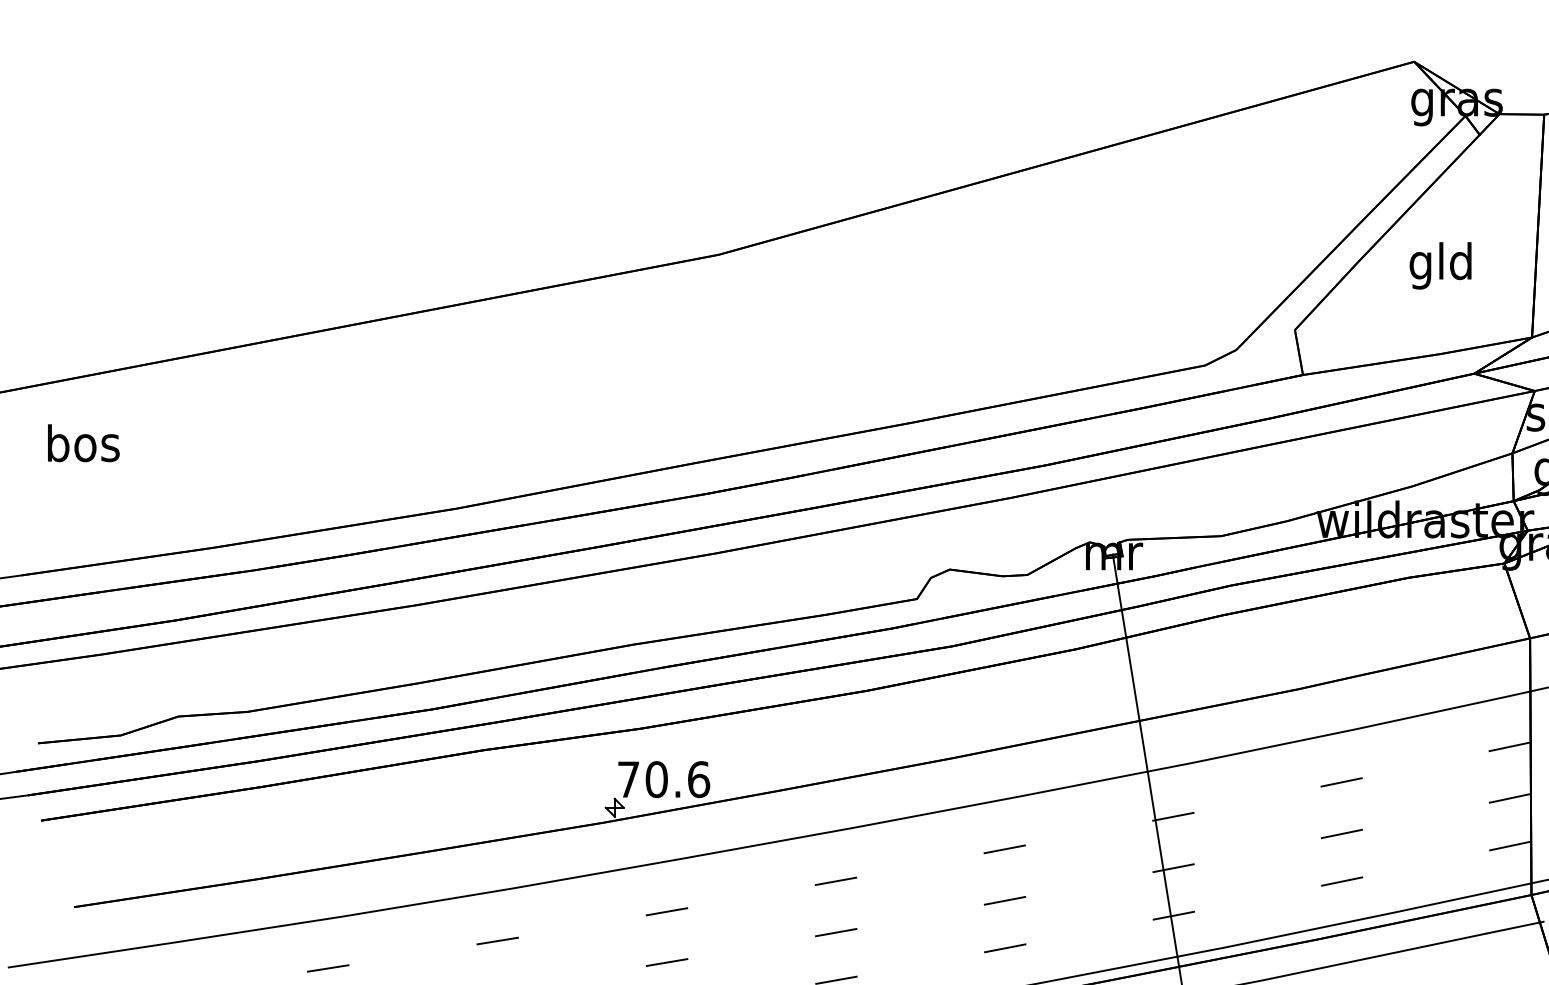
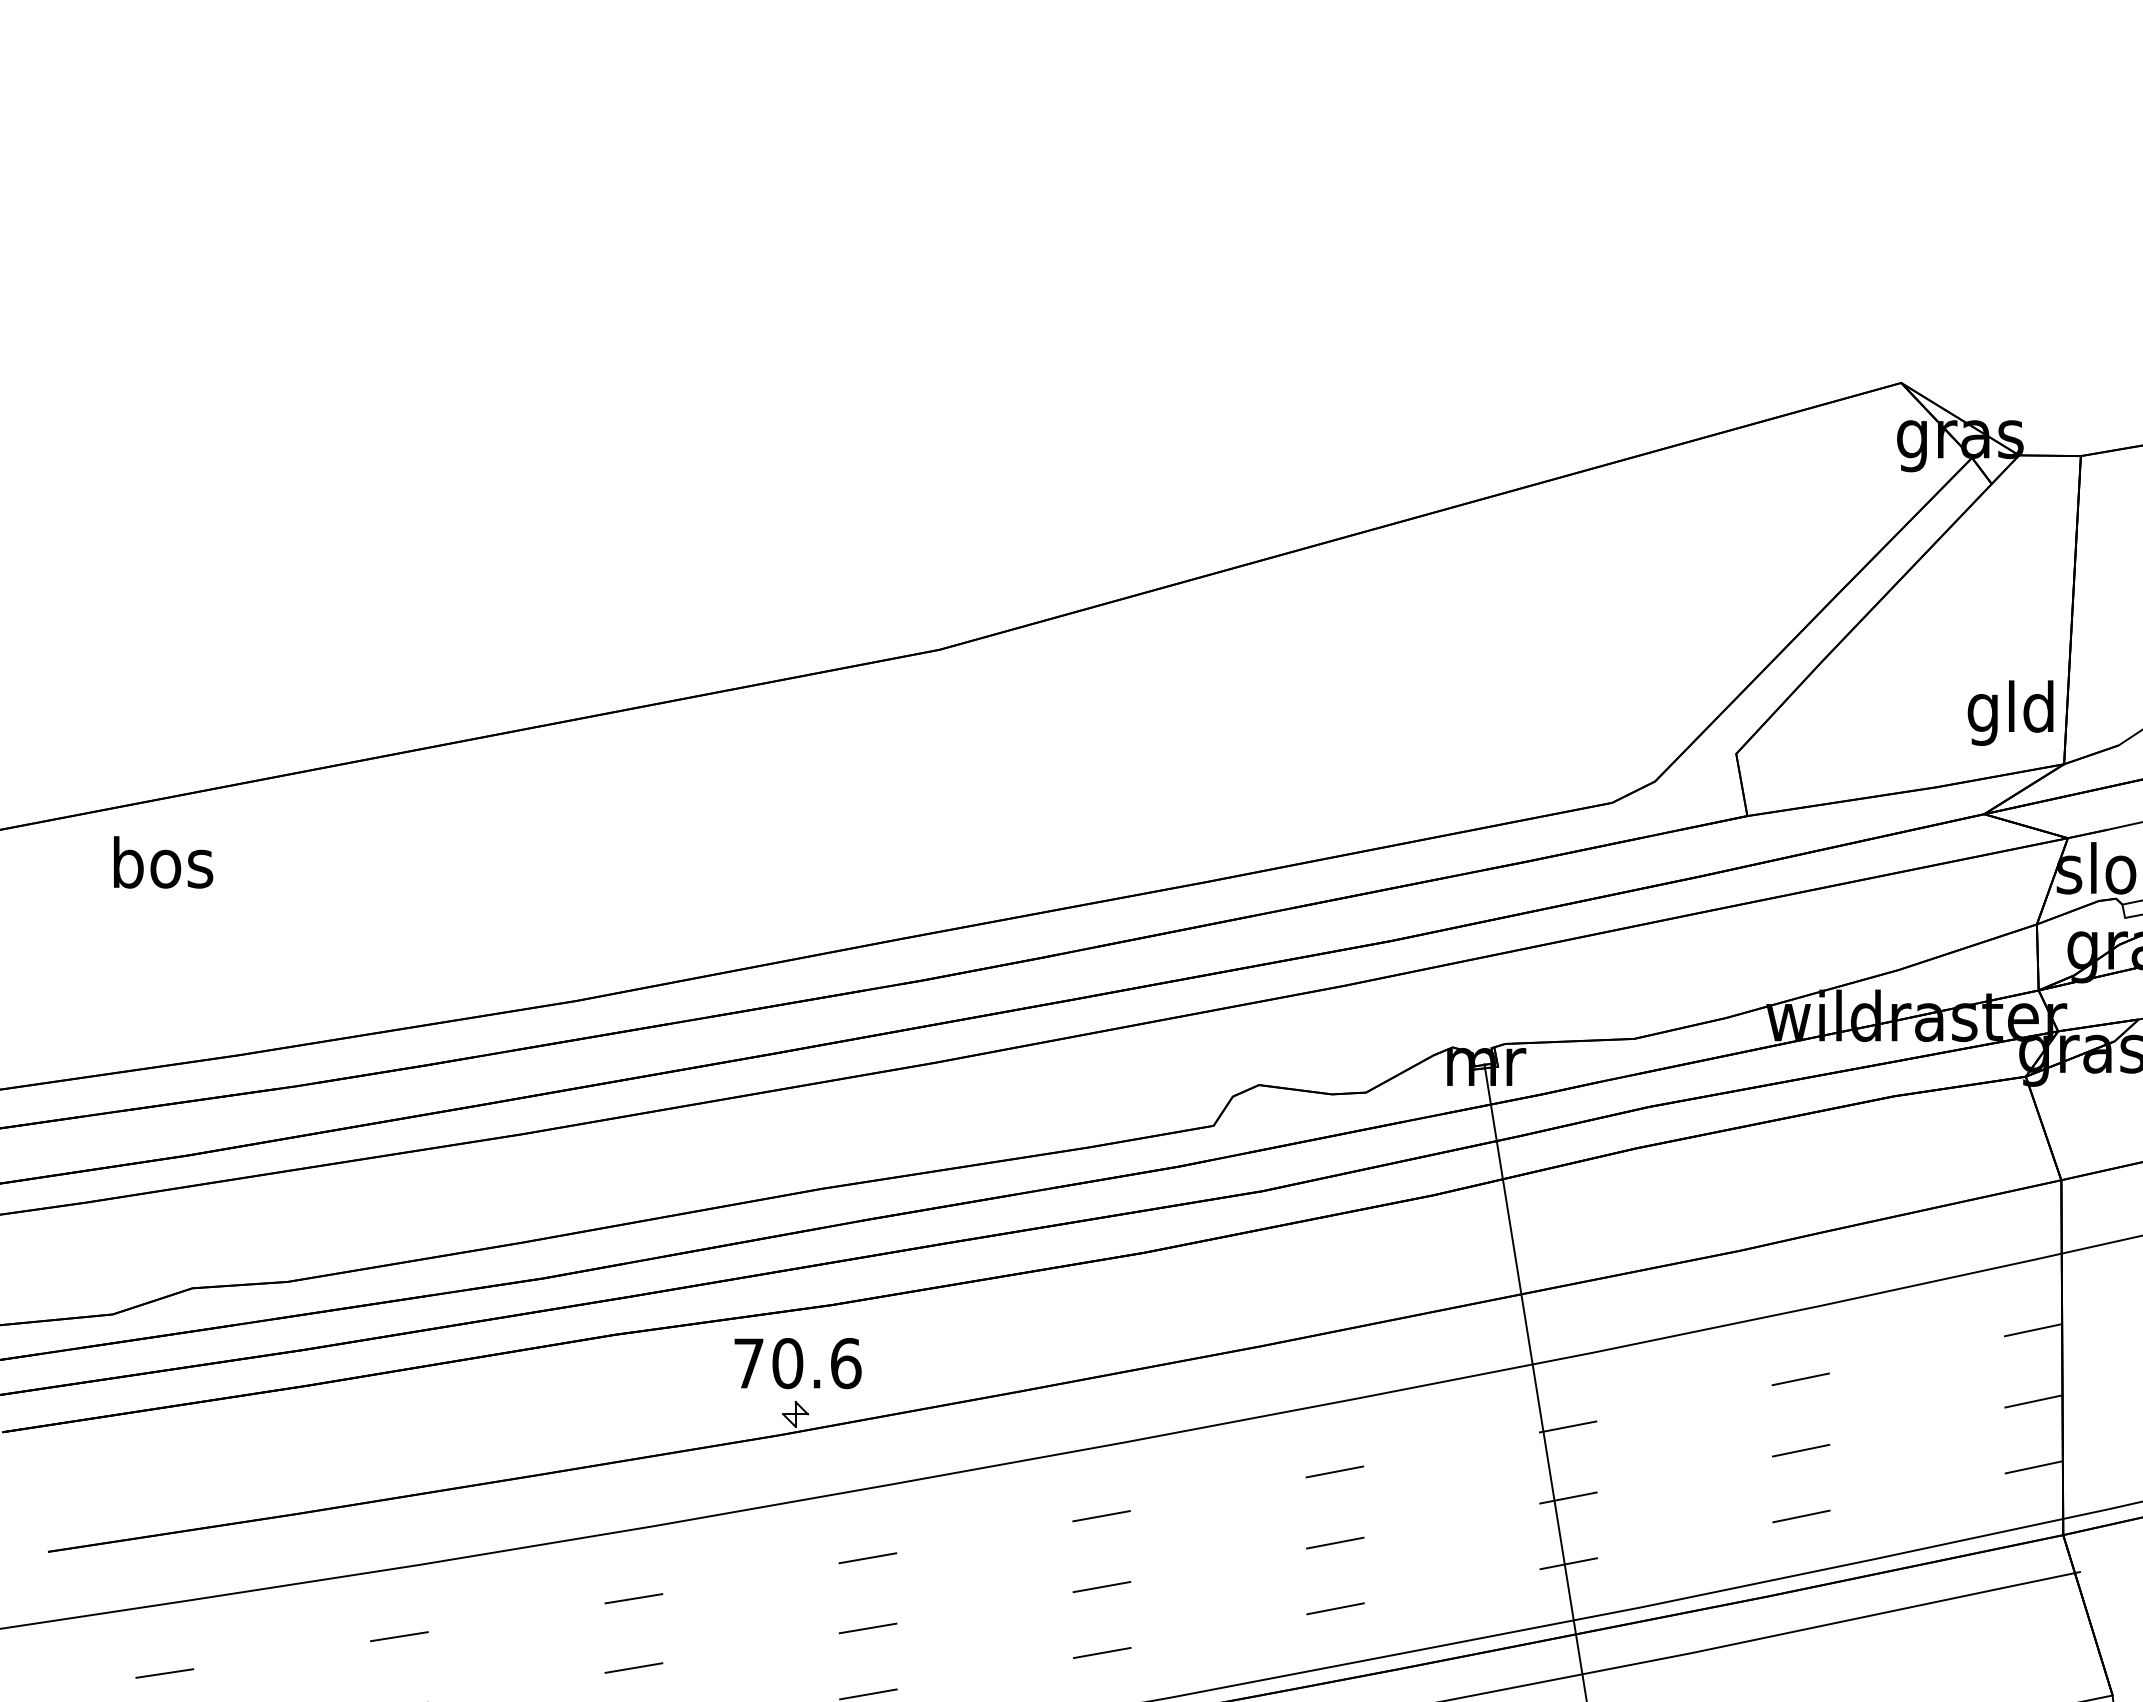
text: (1440, 265) -> (2010, 712), moved
text: (83, 443) -> (163, 862), moved
text: (663, 779) -> (797, 1363), moved

